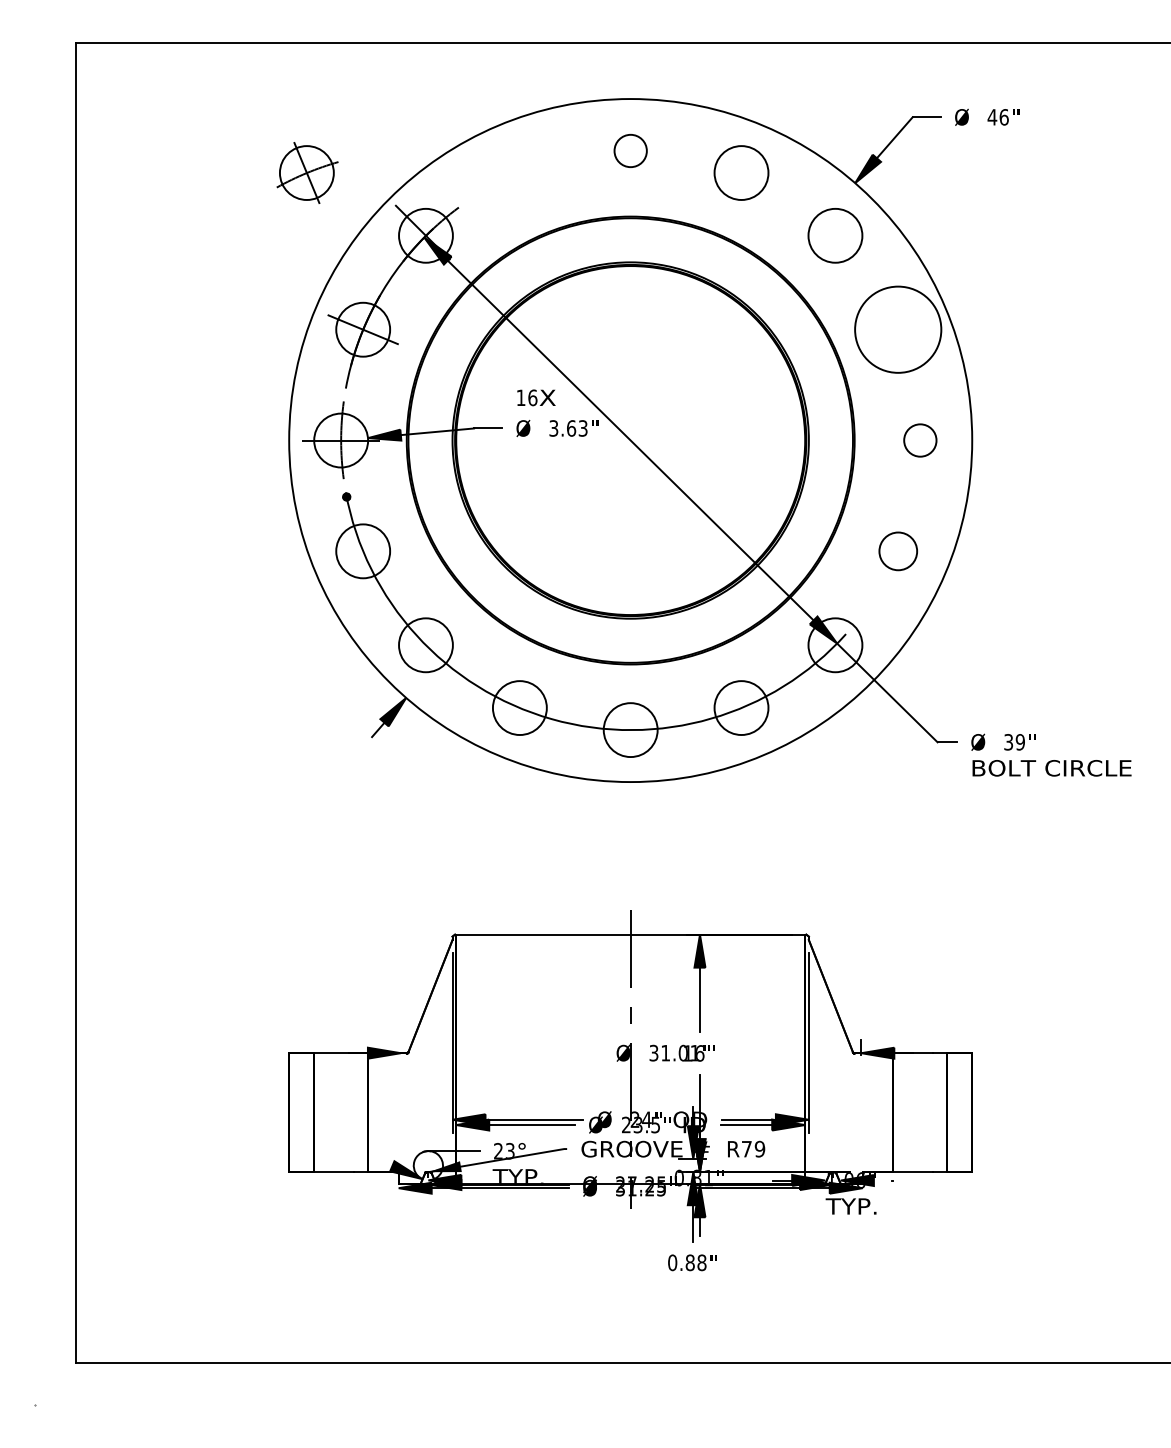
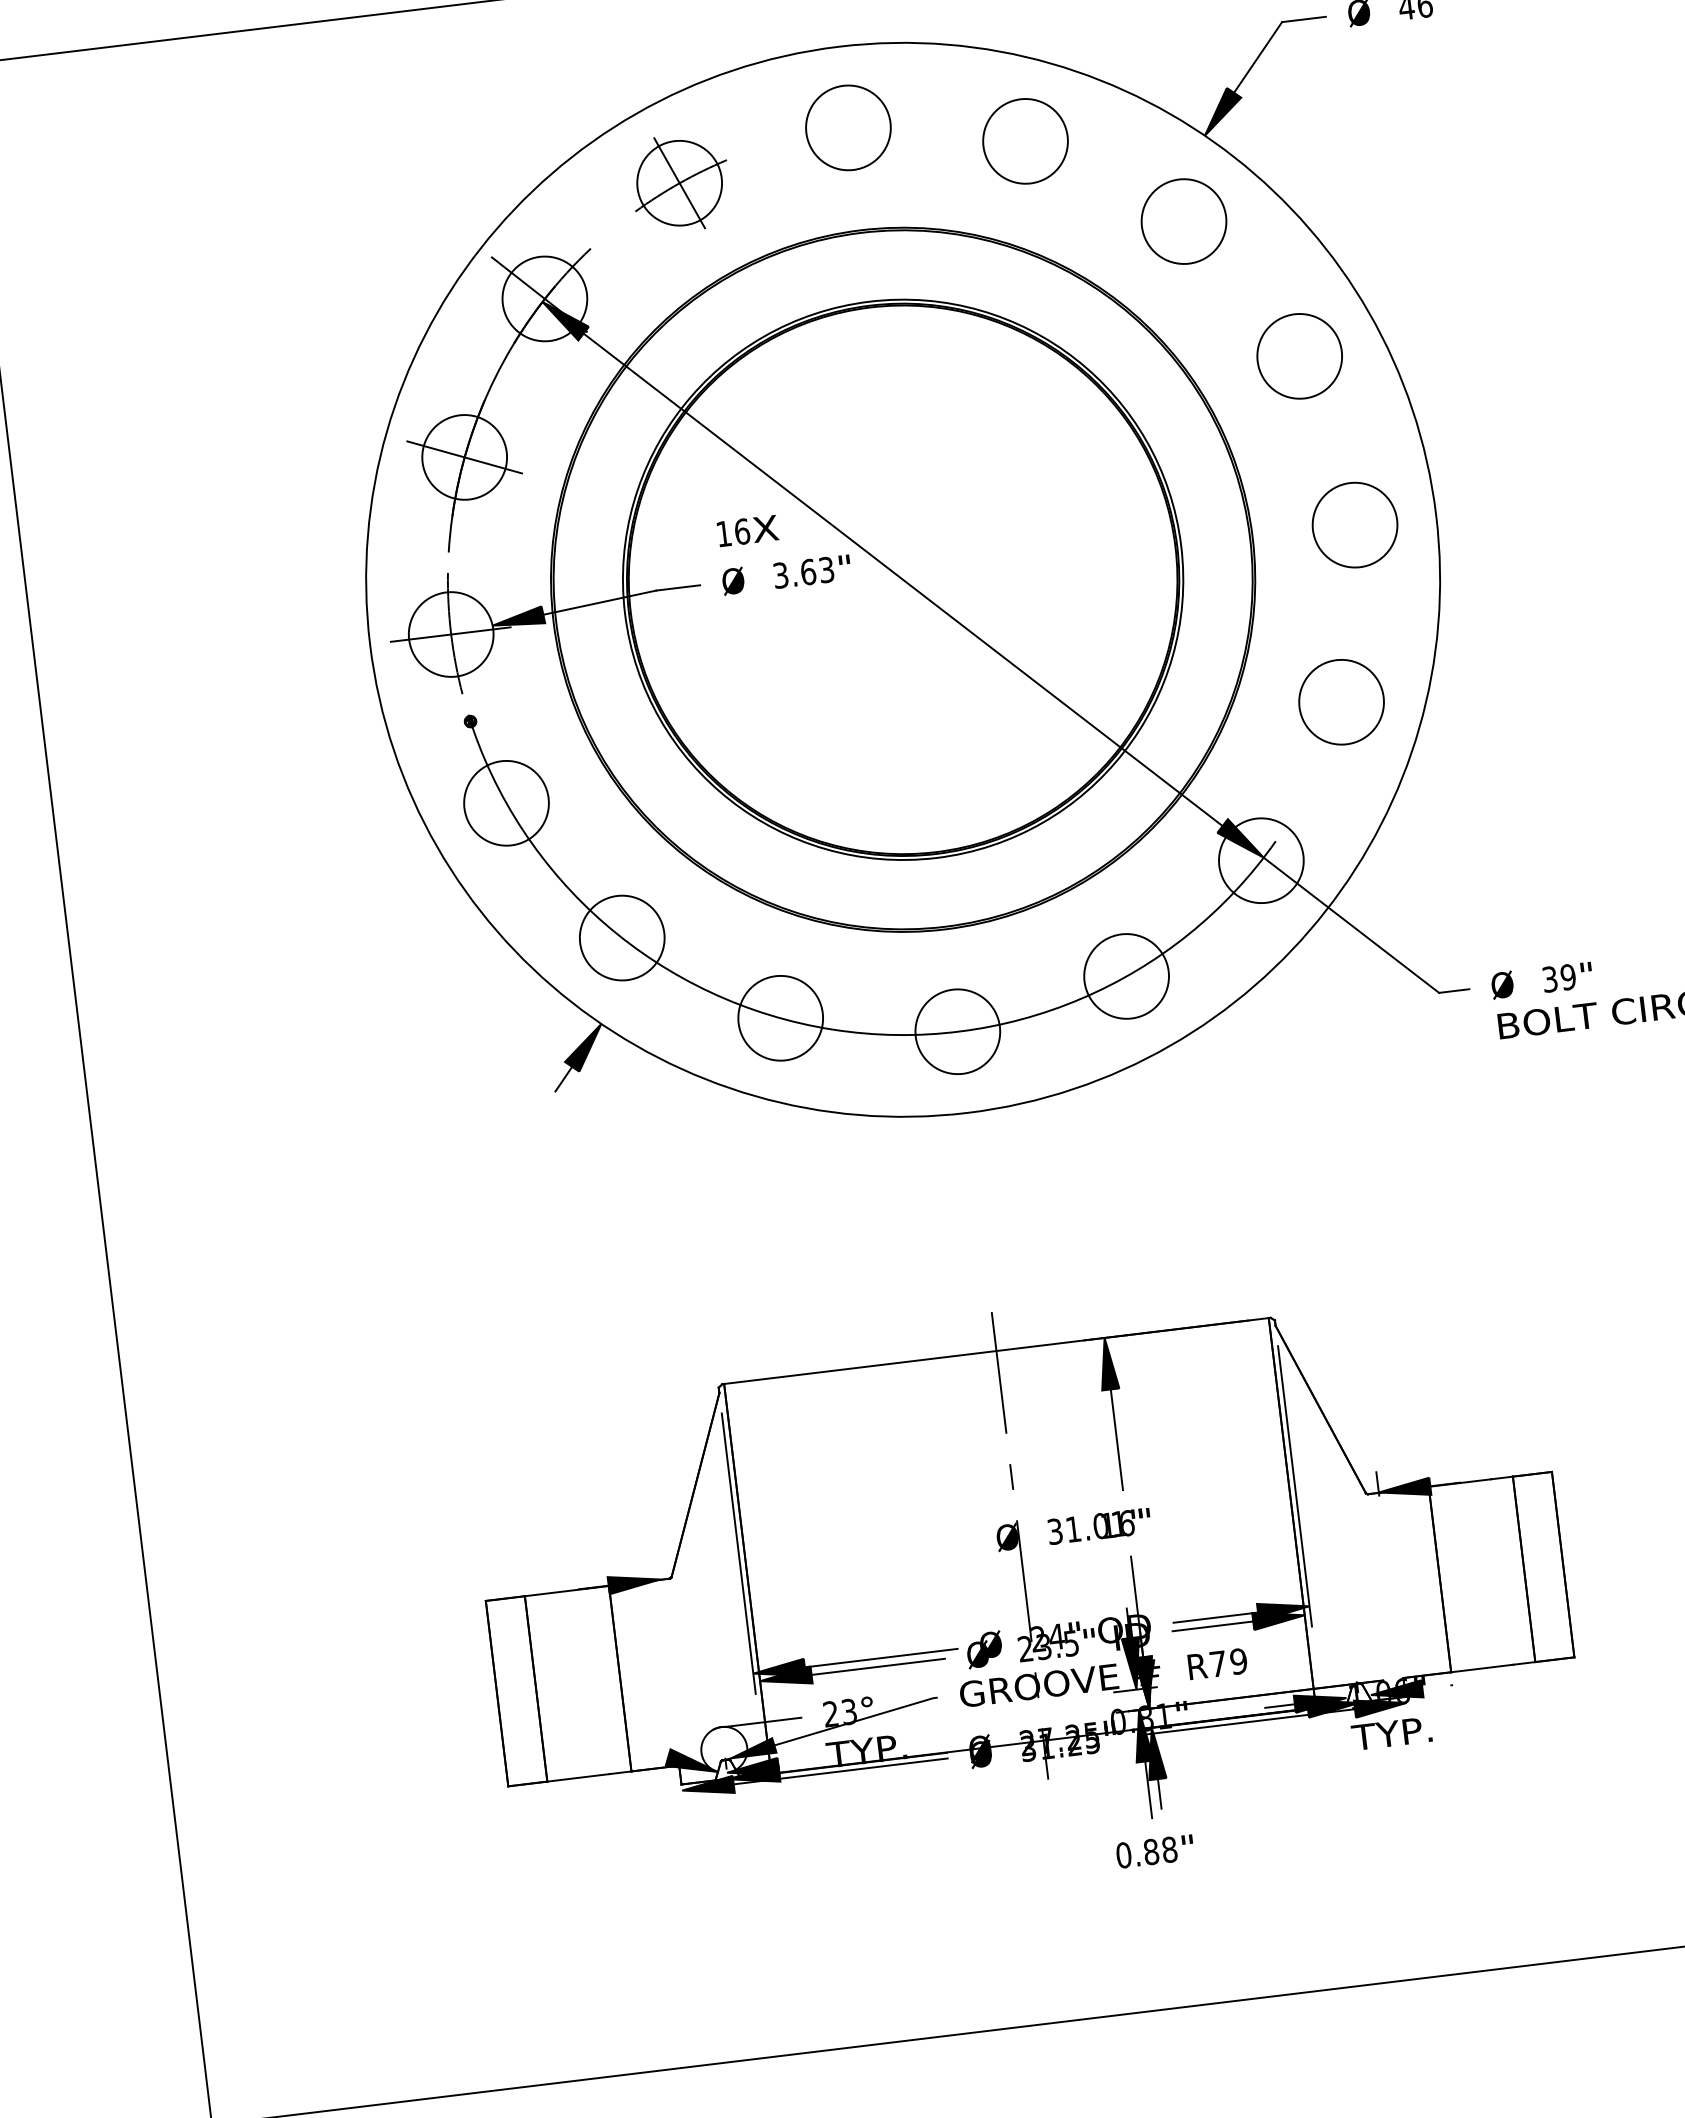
circle: (630, 150) -> (848, 127), size x1.67
part: (307, 172) -> (680, 182), moved
circle: (898, 329) -> (1300, 355), size x0.62
circle: (920, 440) -> (1355, 525), size x1.67
circle: (898, 551) -> (1342, 702), size x1.43

